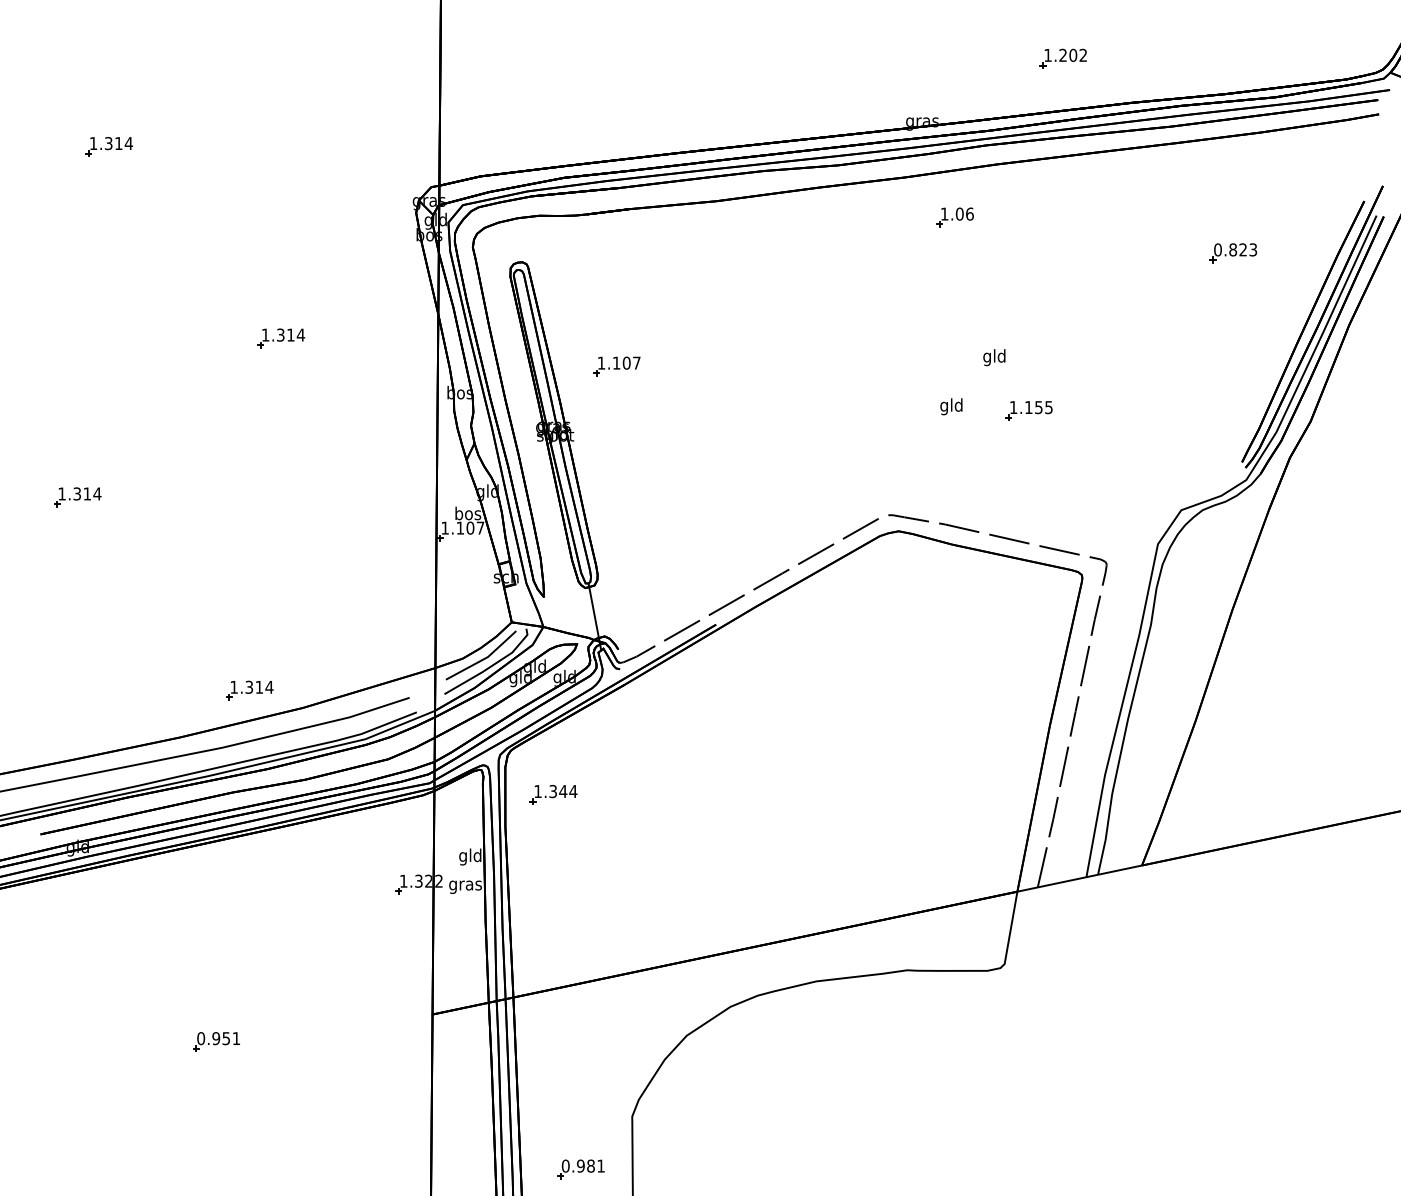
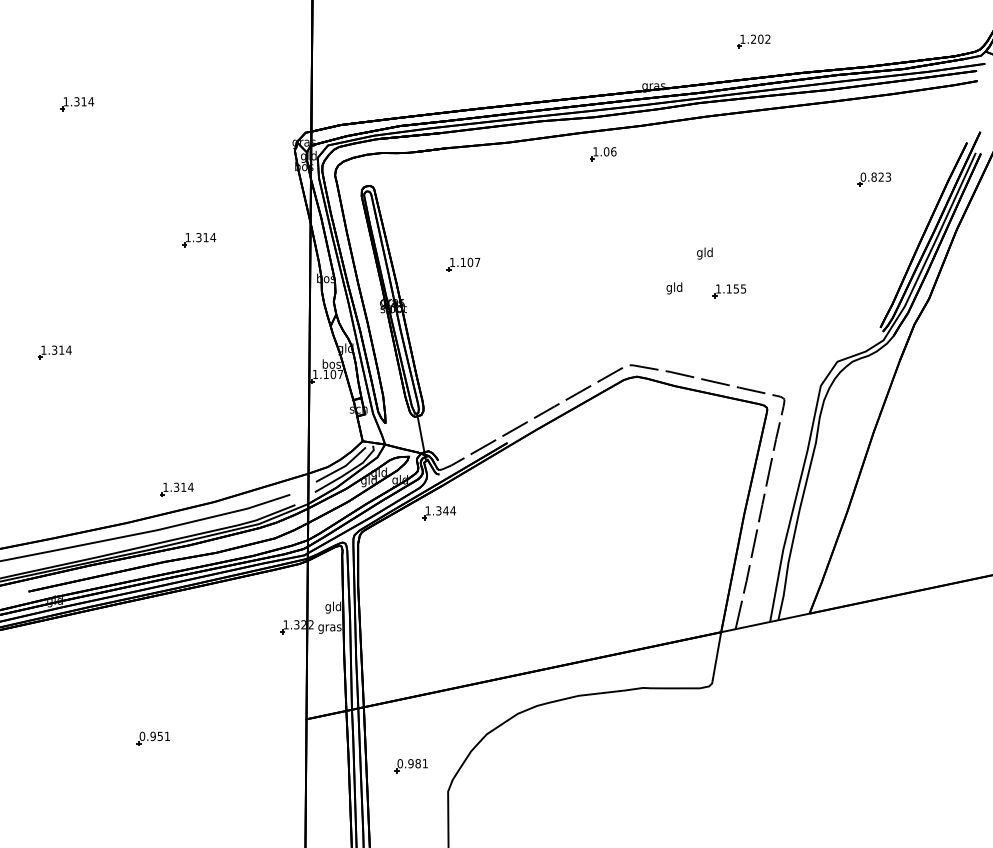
part: (954, 217) -> (602, 154), moved
part: (616, 366) -> (463, 264), moved
part: (553, 794) -> (439, 512), moved
part: (580, 1169) -> (410, 766), moved

